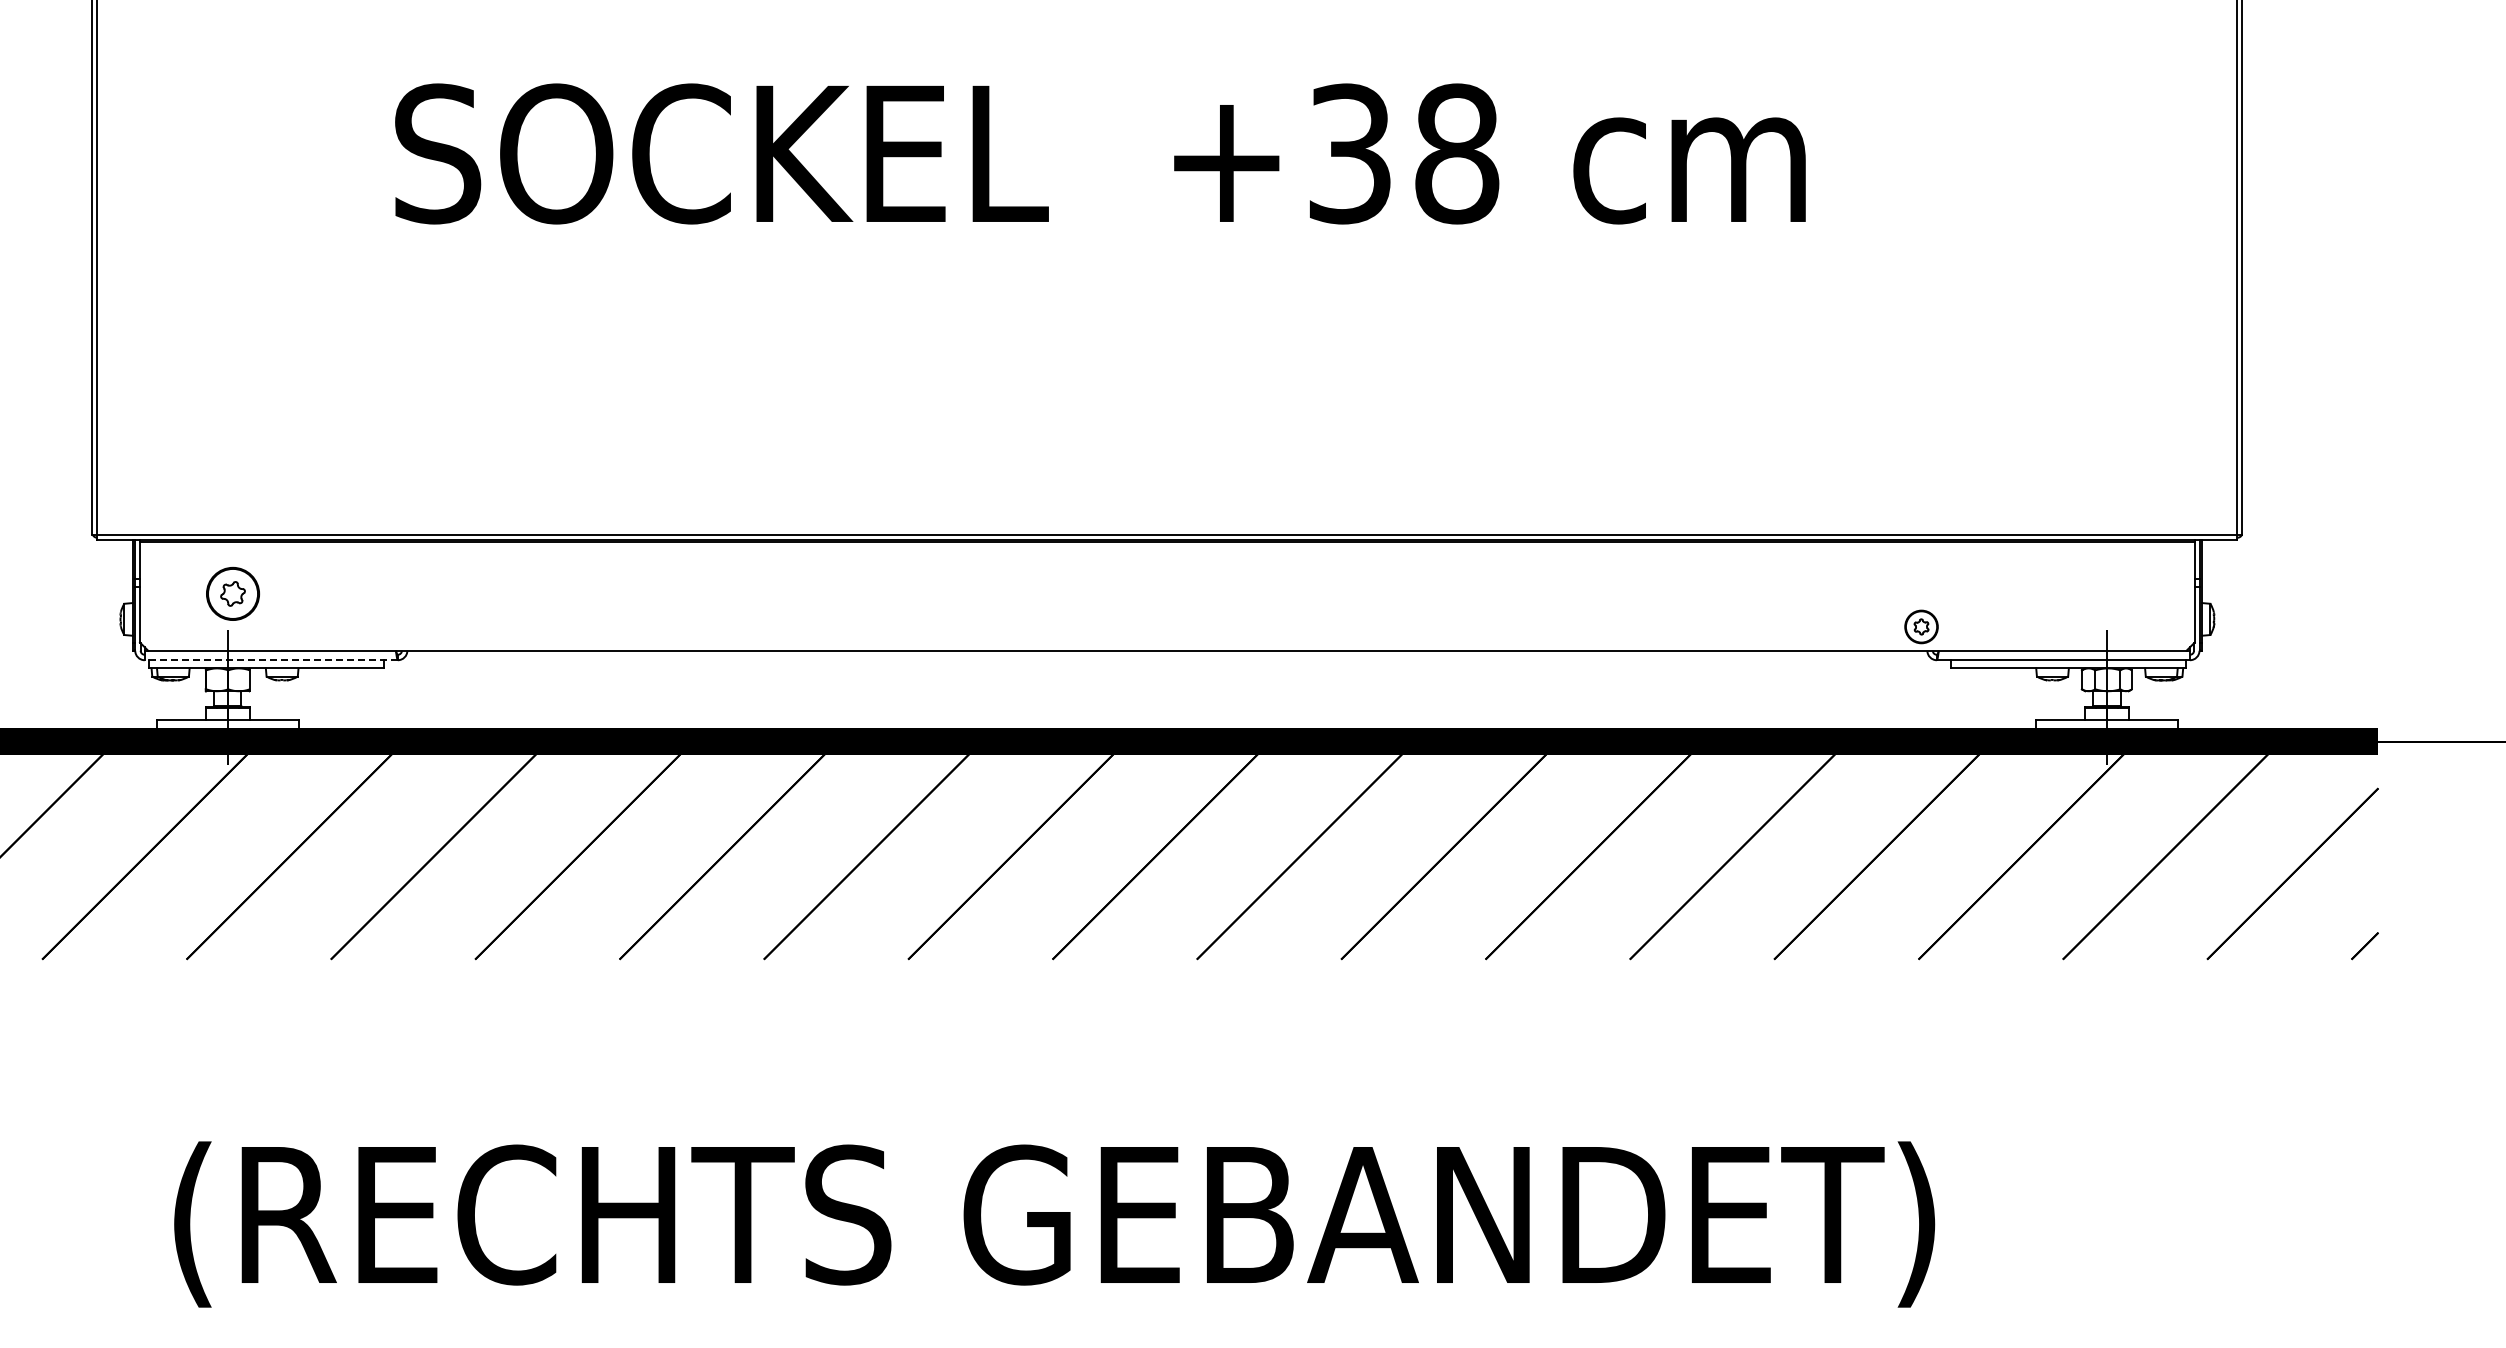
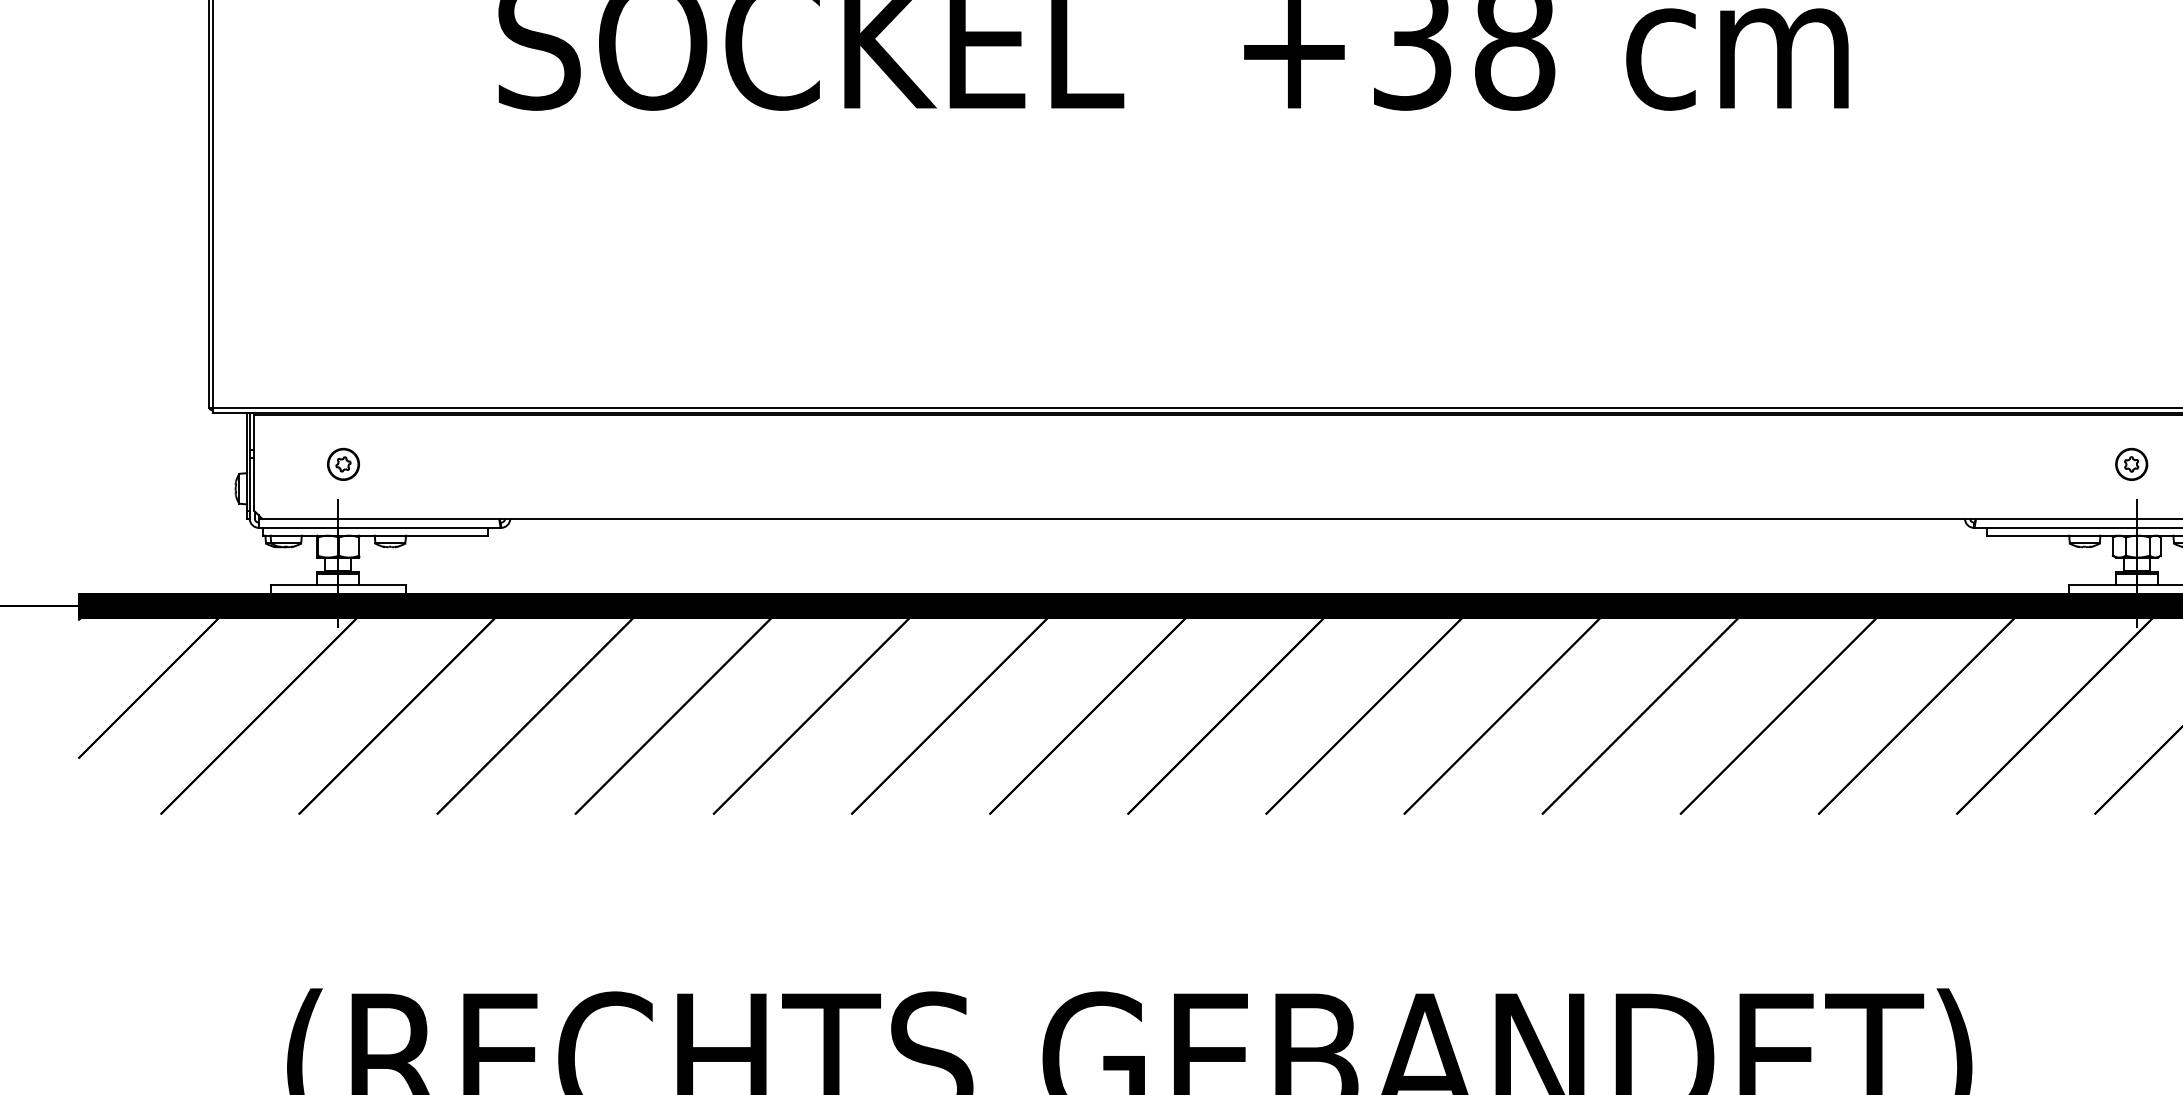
part: (233, 593) -> (343, 463), size x0.62
part: (1921, 626) -> (2131, 463), moved
line: (271, 660) -> (380, 528), dashed -> solid

